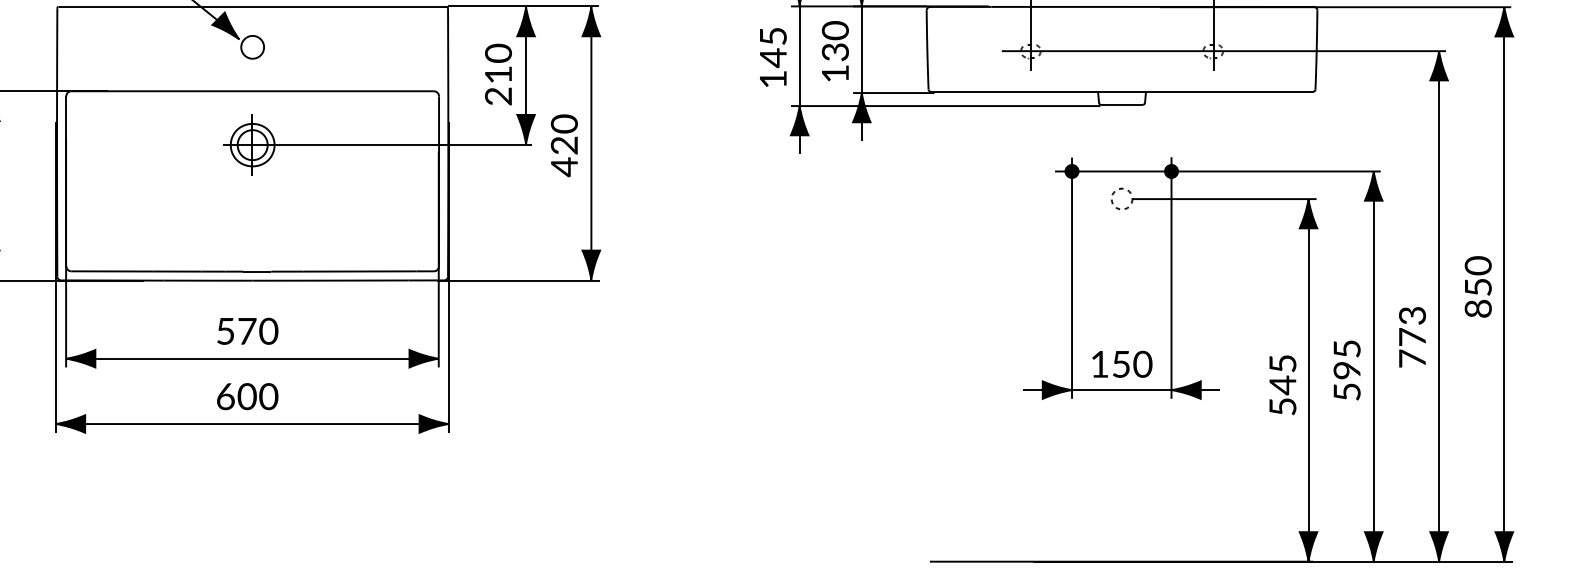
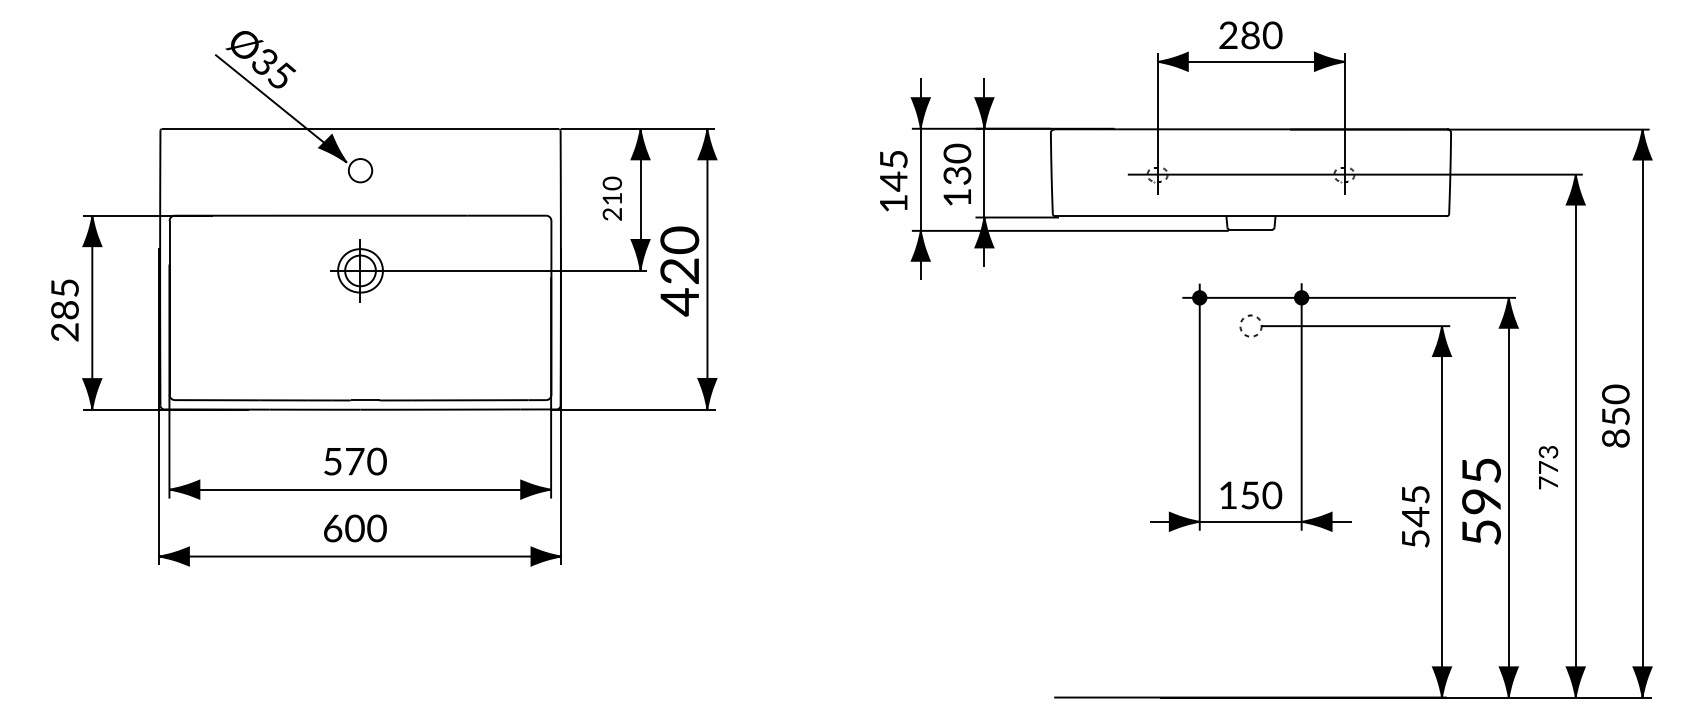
part: (498, 74) -> (612, 198), size x0.7
part: (564, 145) -> (679, 271), size x1.4
part: (1412, 337) -> (1548, 467), size x0.7
part: (1347, 370) -> (1481, 501), size x1.4

